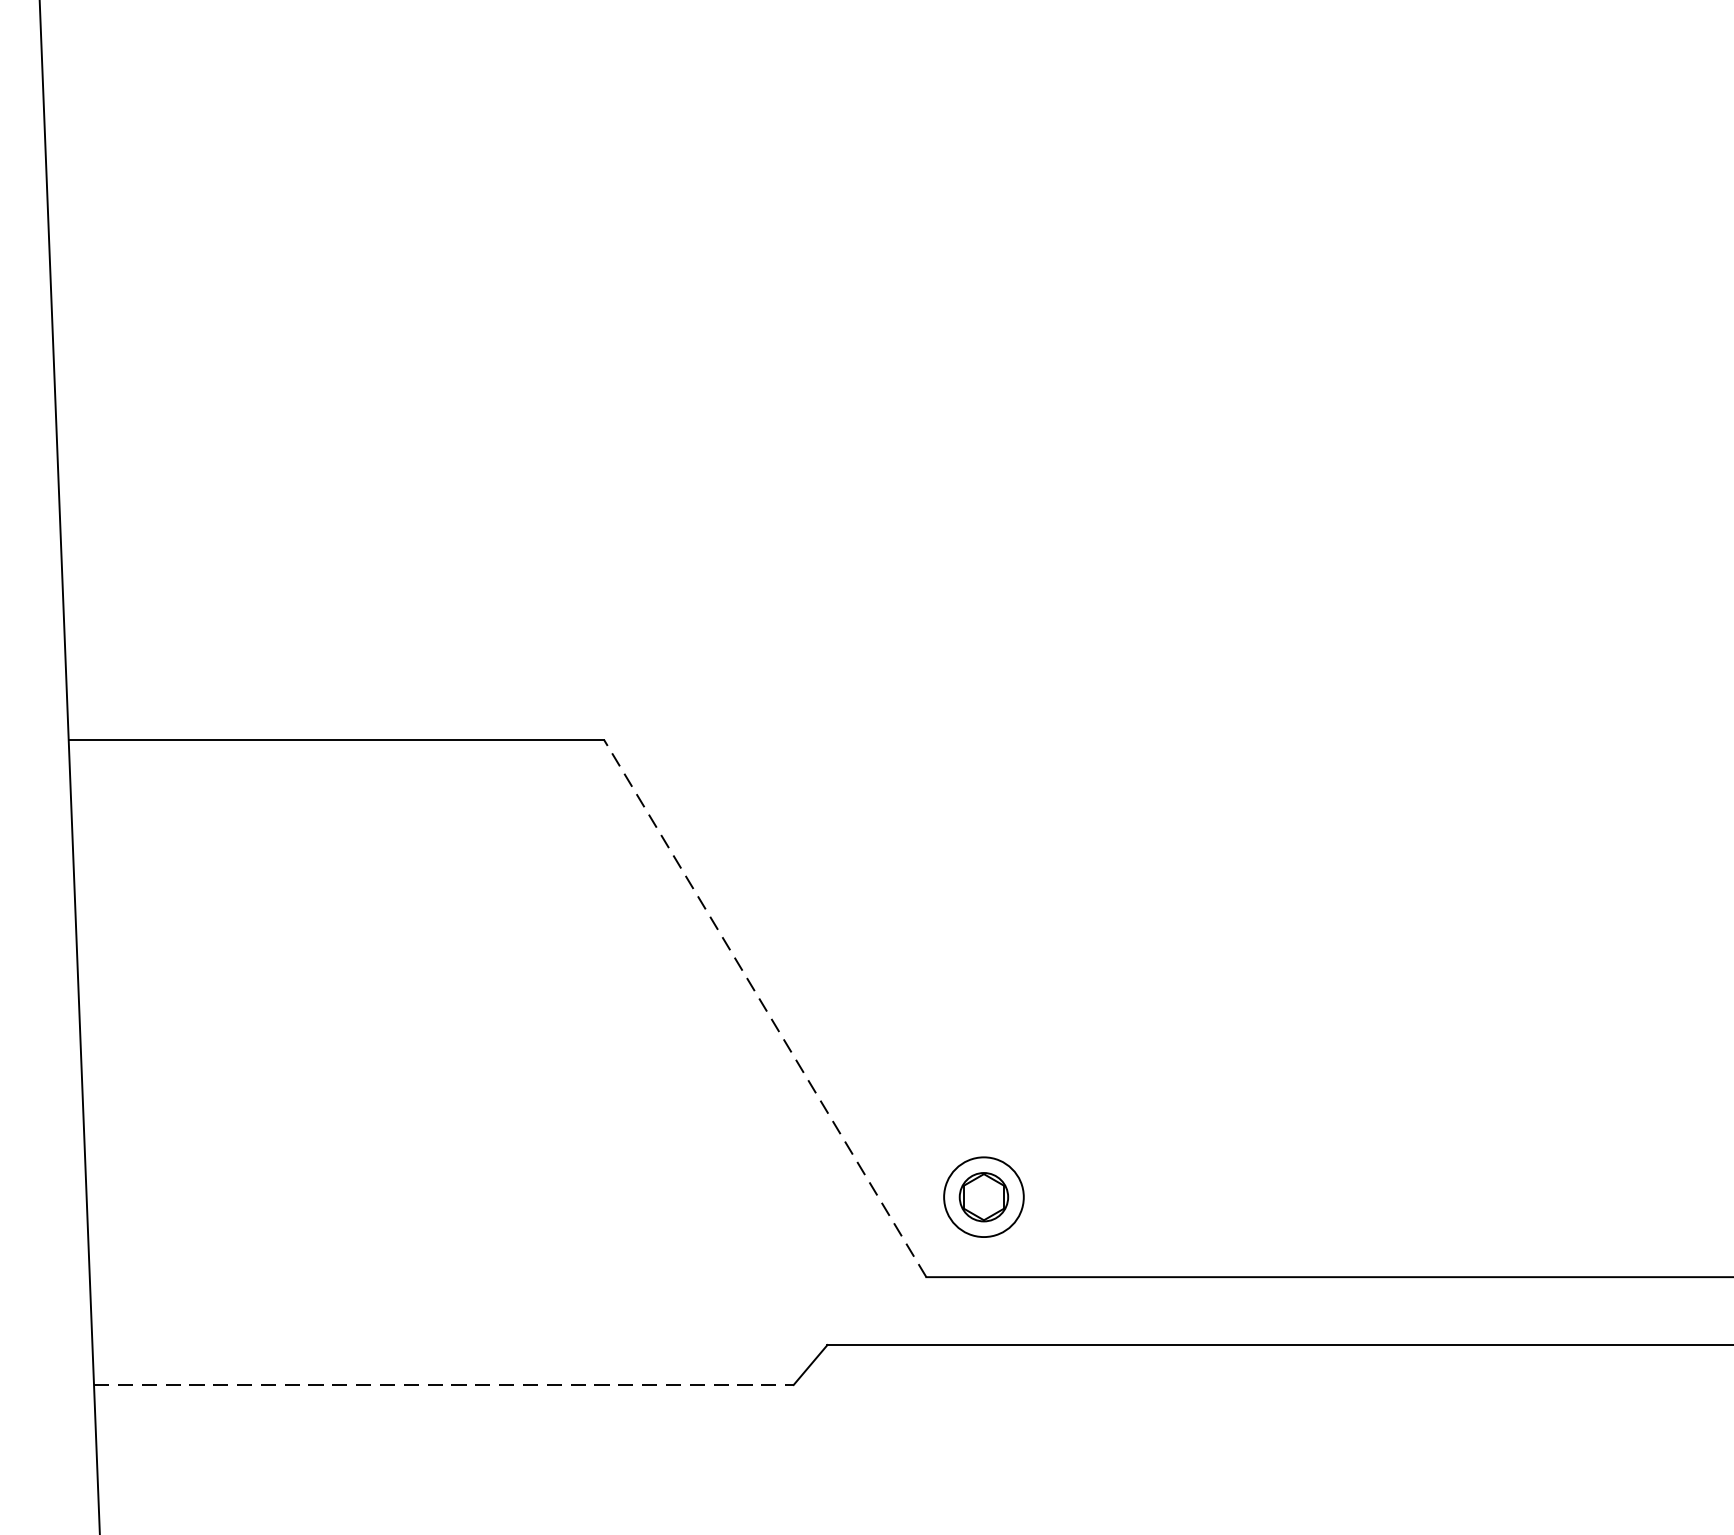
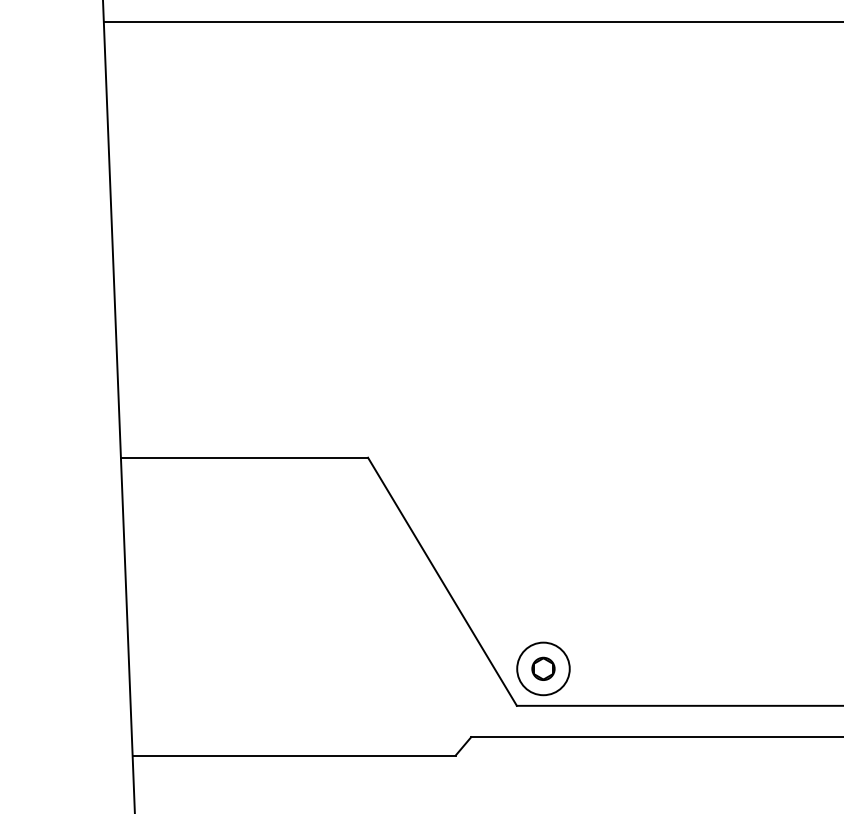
line: (765, 1007) -> (442, 581), dashed -> solid
circle: (983, 1196) -> (543, 668), size x1.43
line: (444, 1384) -> (294, 755), dashed -> solid

